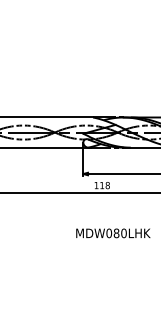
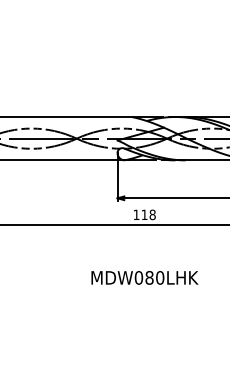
text: (113, 233) -> (145, 278), moved

